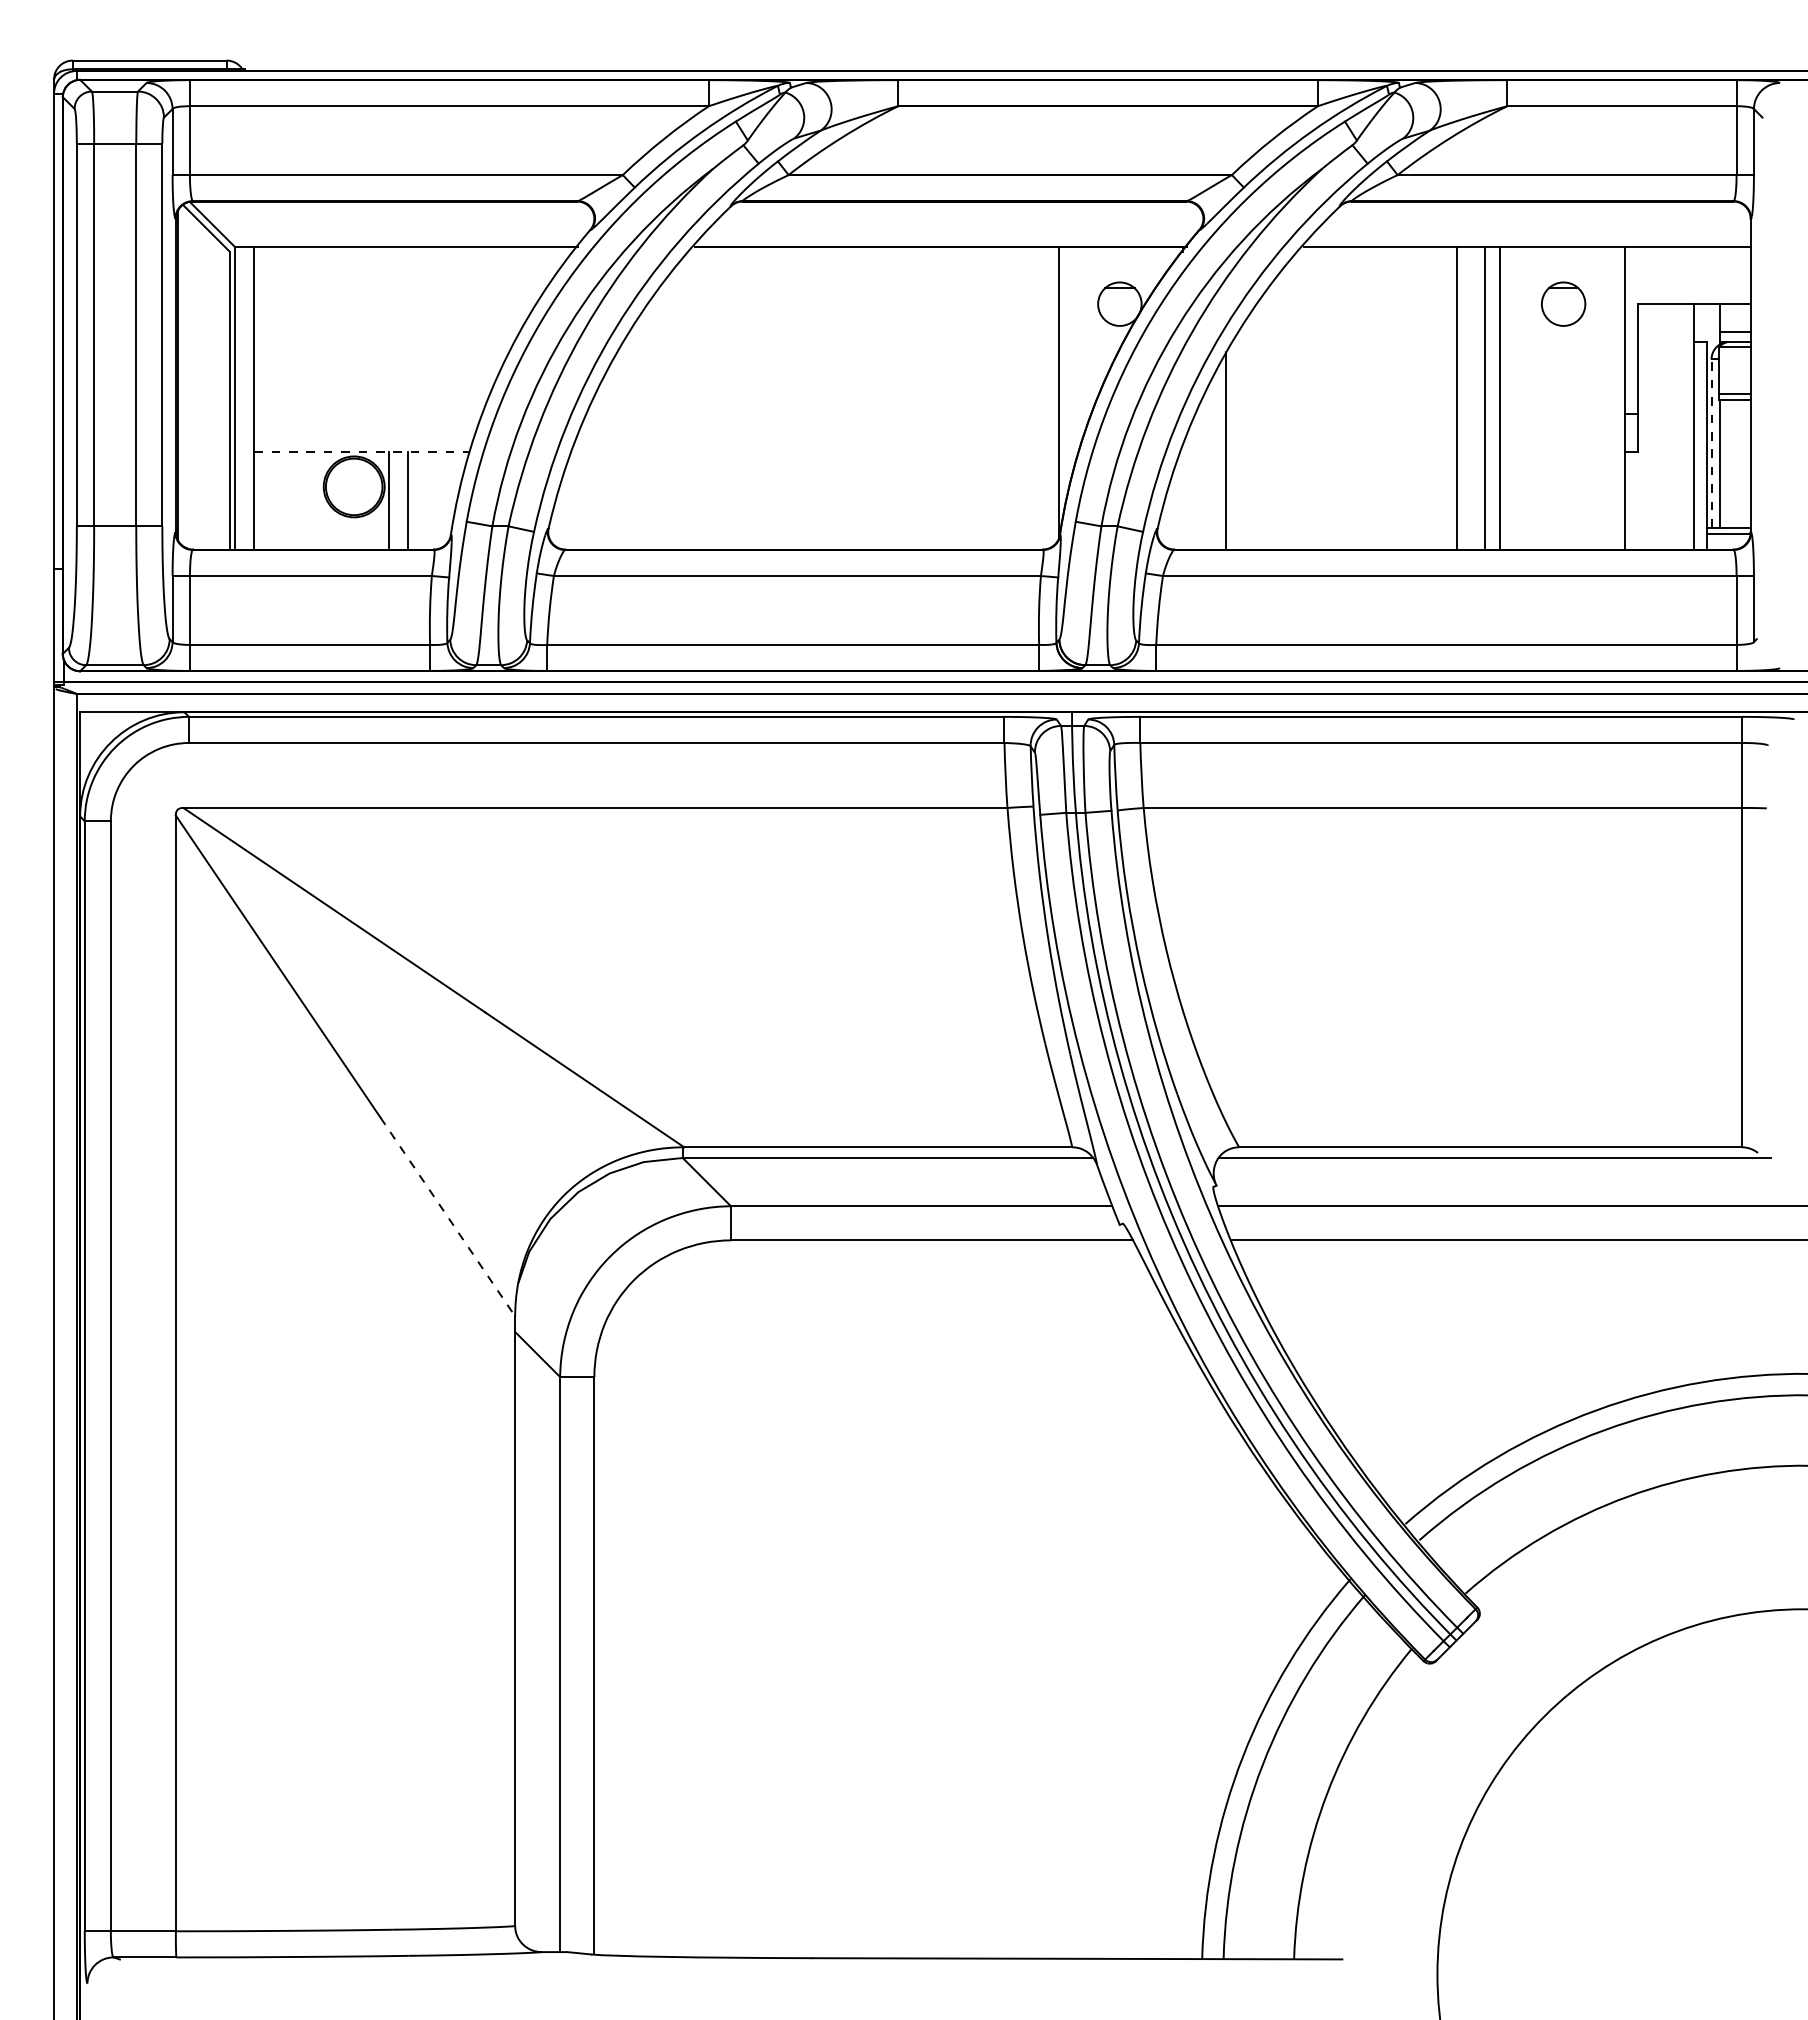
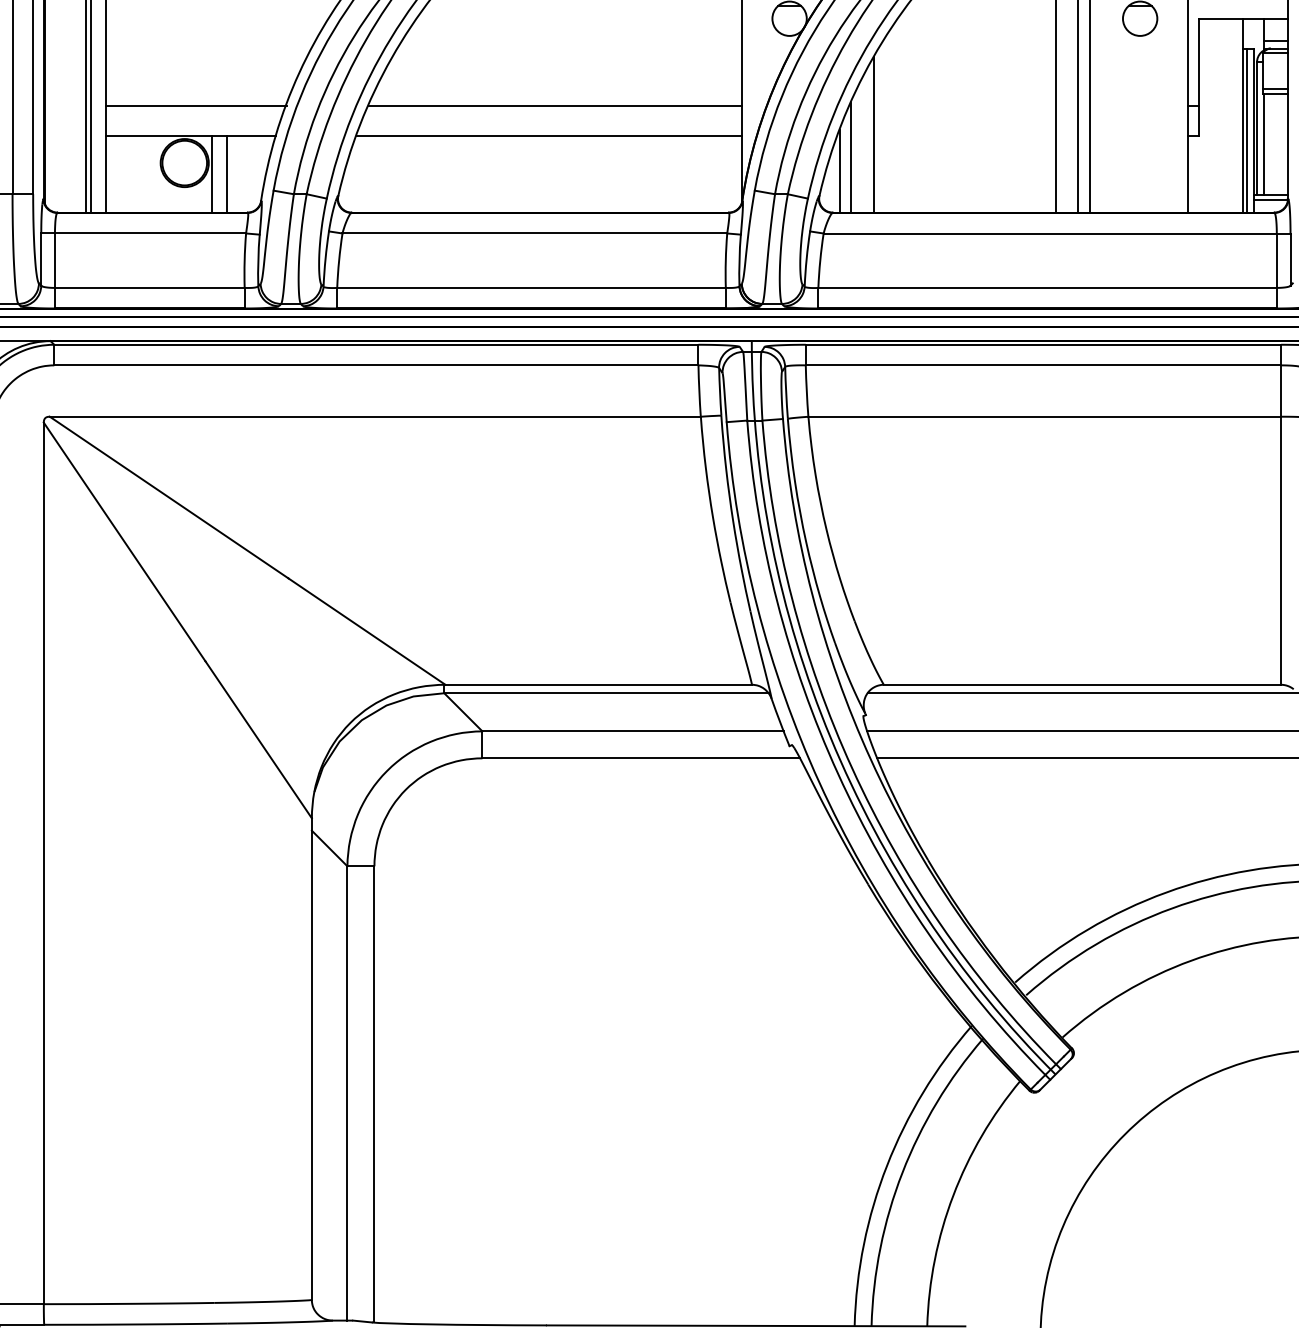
line: (368, 414) -> (196, 105), added
line: (822, 414) -> (554, 105), added
line: (1711, 443) -> (1256, 128), dashed -> solid
line: (1698, 445) -> (1246, 130), added
line: (361, 452) -> (190, 135), dashed -> solid
line: (815, 452) -> (549, 135), added
line: (1198, 480) -> (851, 158), added
line: (1183, 497) -> (839, 171), added
line: (448, 1217) -> (259, 740), dashed -> solid

